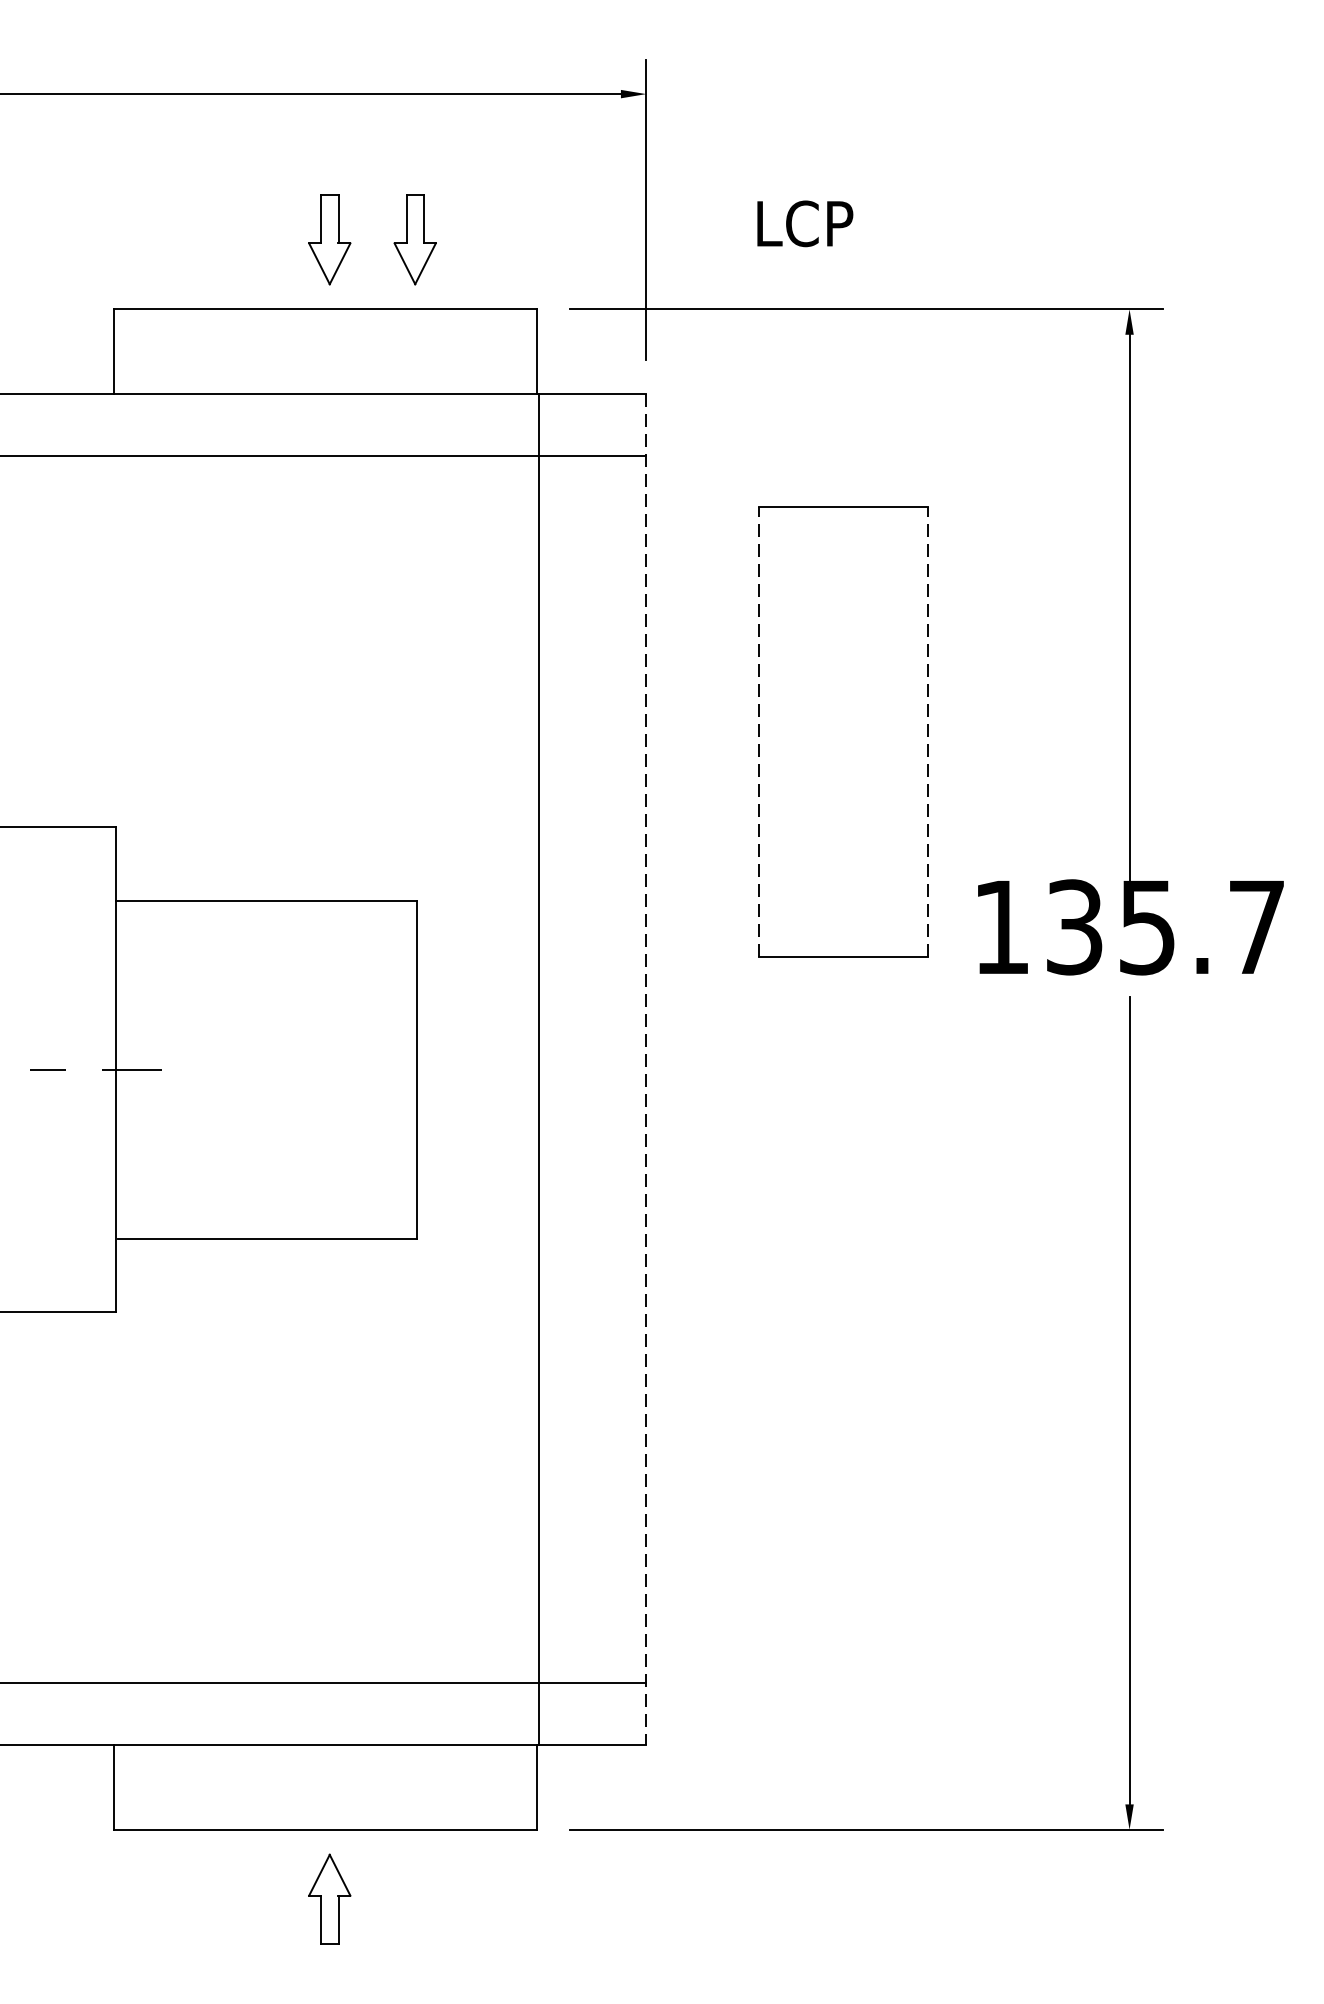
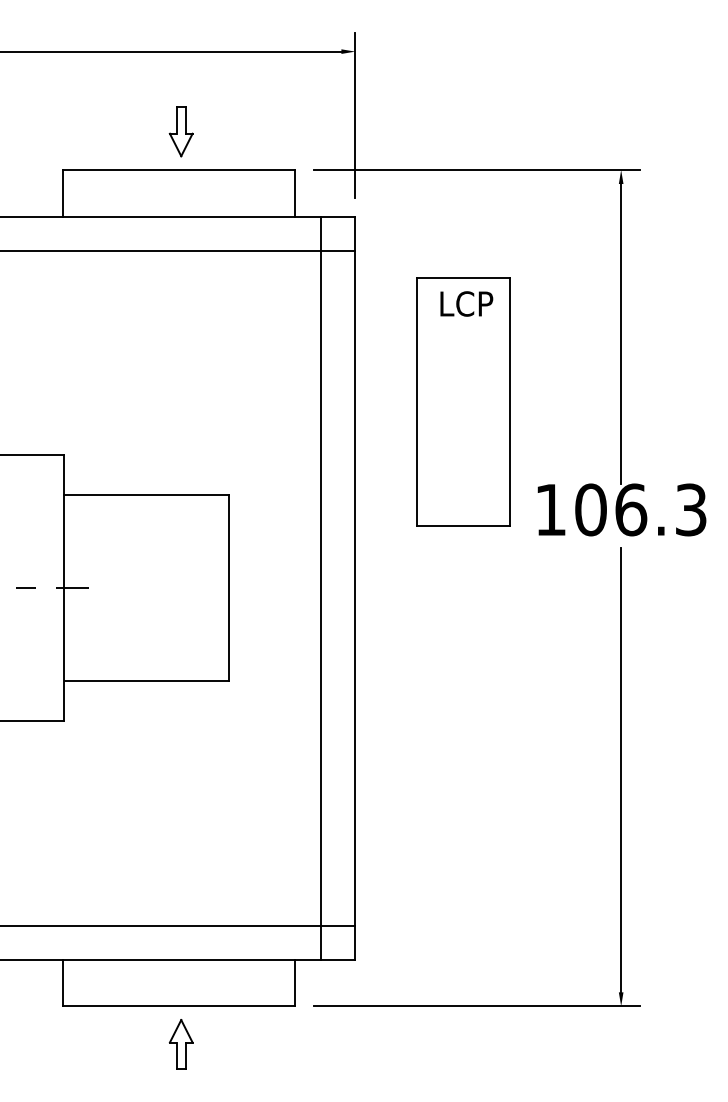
text: (804, 222) -> (466, 303), moved
part: (413, 239) -> (227, 131), removed
line: (759, 732) -> (417, 402), dashed -> solid
line: (928, 732) -> (510, 402), dashed -> solid
text: (1164, 926) -> (640, 509), 135.7 -> 106.3
line: (539, 1068) -> (321, 587), moved
line: (646, 1070) -> (355, 588), dashed -> solid

